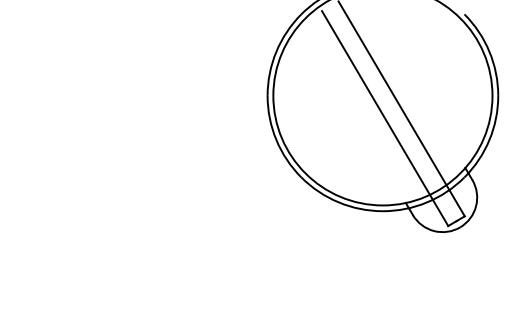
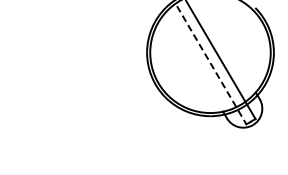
line: (384, 118) -> (211, 65), solid -> dashed

